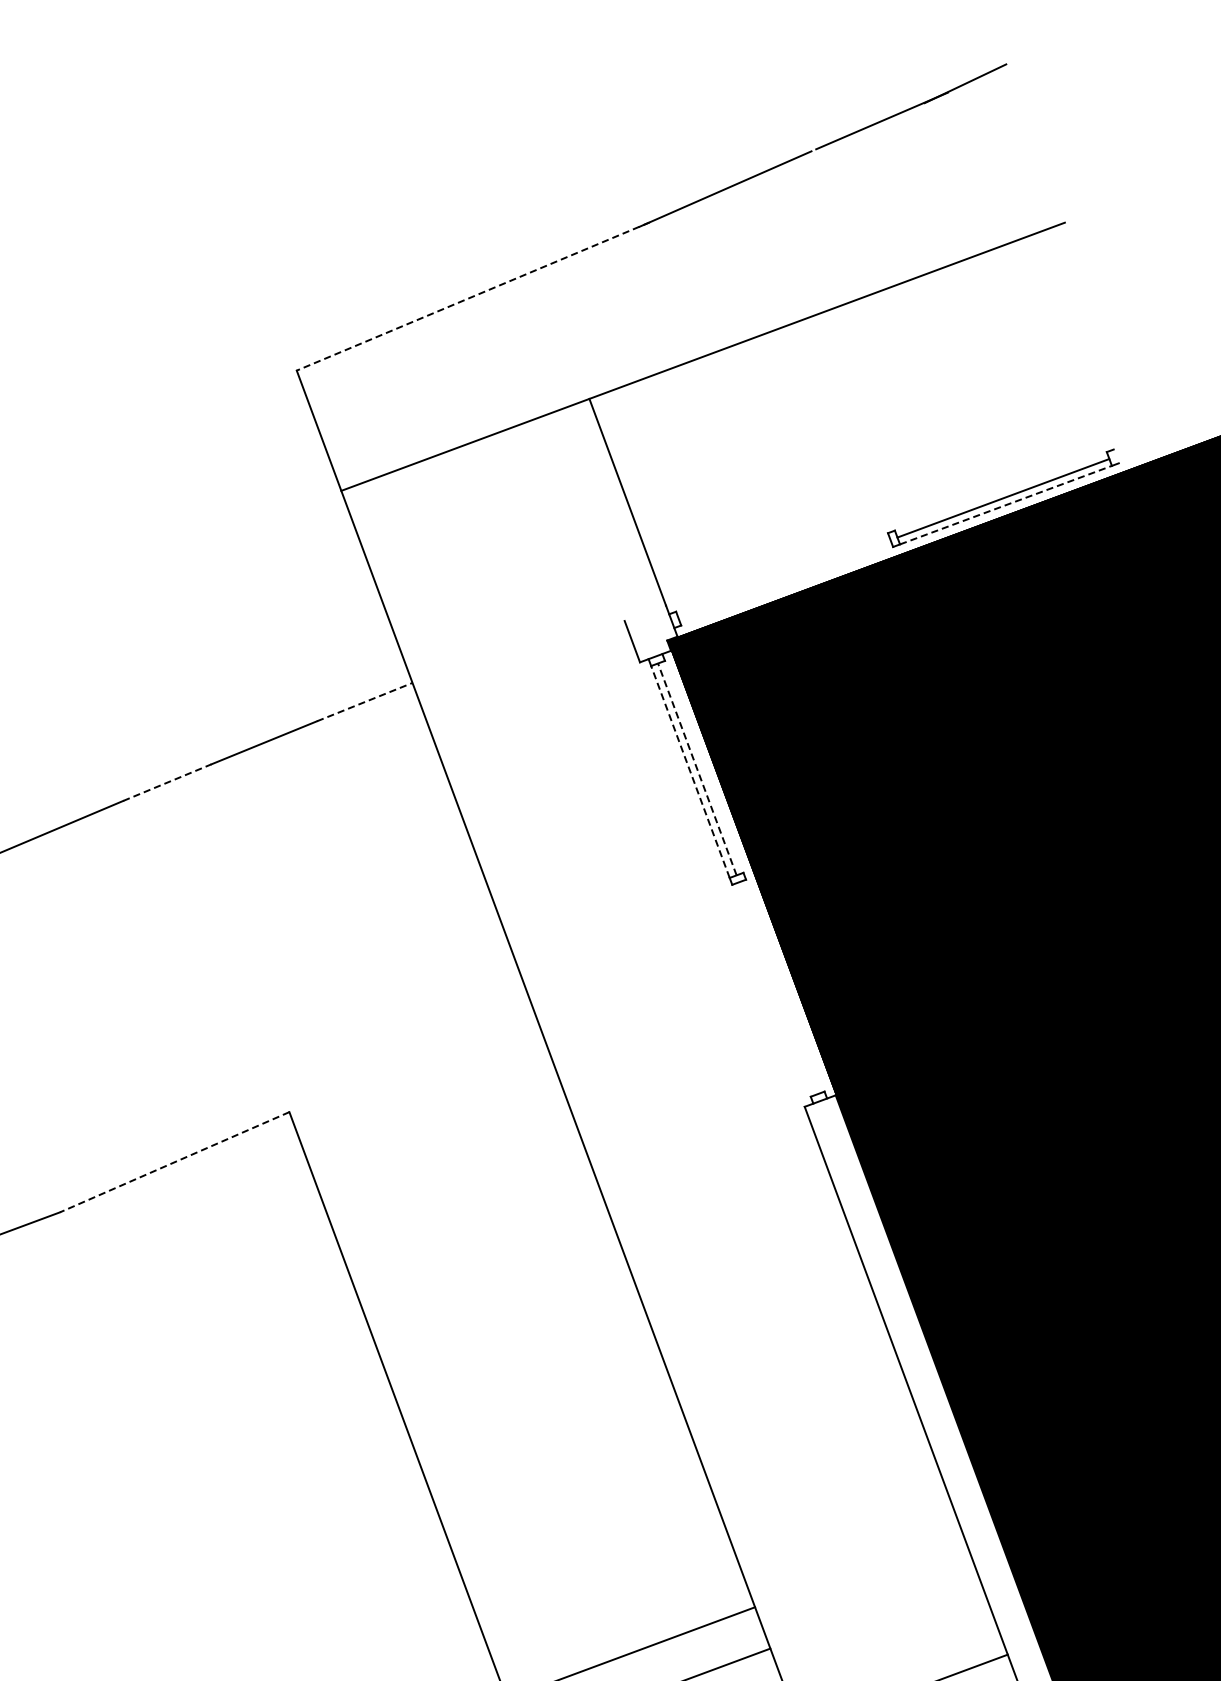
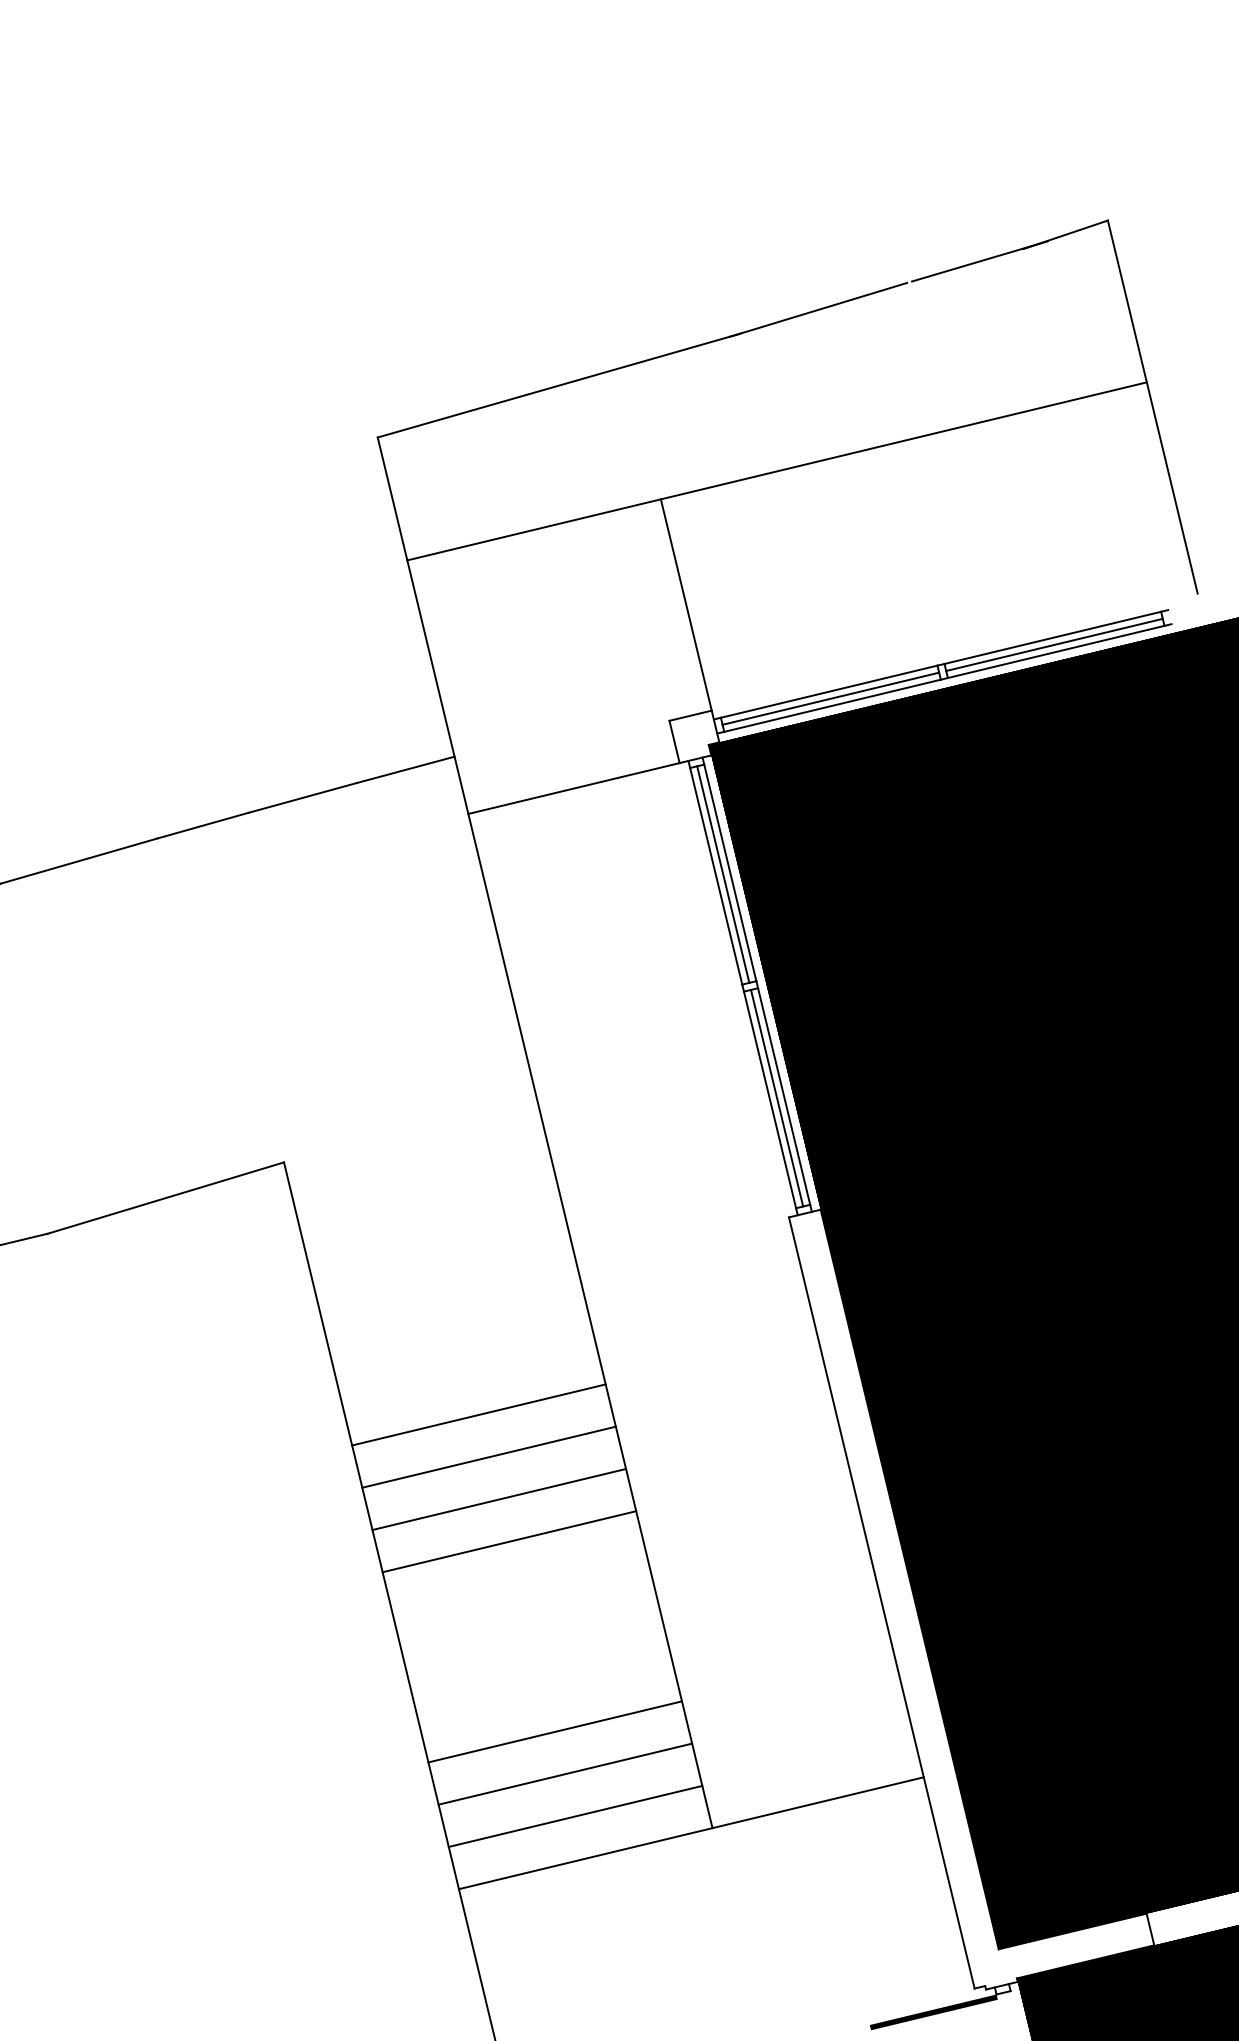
line: (1073, 246) -> (1152, 406), added
line: (473, 296) -> (559, 385), dashed -> solid
line: (1000, 491) -> (1052, 637), added
line: (1006, 504) -> (1056, 651), dashed -> solid
line: (781, 572) -> (828, 691), added
line: (784, 579) -> (830, 698), added
line: (787, 585) -> (832, 705), added
line: (645, 613) -> (690, 715), added
line: (536, 700) -> (573, 788), added
line: (364, 701) -> (405, 769), dashed -> solid
line: (704, 766) -> (730, 872), added
line: (697, 769) -> (723, 874), dashed -> solid
line: (690, 771) -> (716, 875), dashed -> solid
line: (167, 782) -> (203, 825), dashed -> solid
line: (785, 985) -> (784, 1096), added
line: (778, 987) -> (777, 1097), added
line: (770, 990) -> (769, 1099), added
line: (174, 1162) -> (165, 1198), dashed -> solid
line: (515, 1342) -> (478, 1414), added
line: (530, 1383) -> (488, 1456), added
line: (546, 1425) -> (499, 1499), added
line: (562, 1466) -> (509, 1541), added

